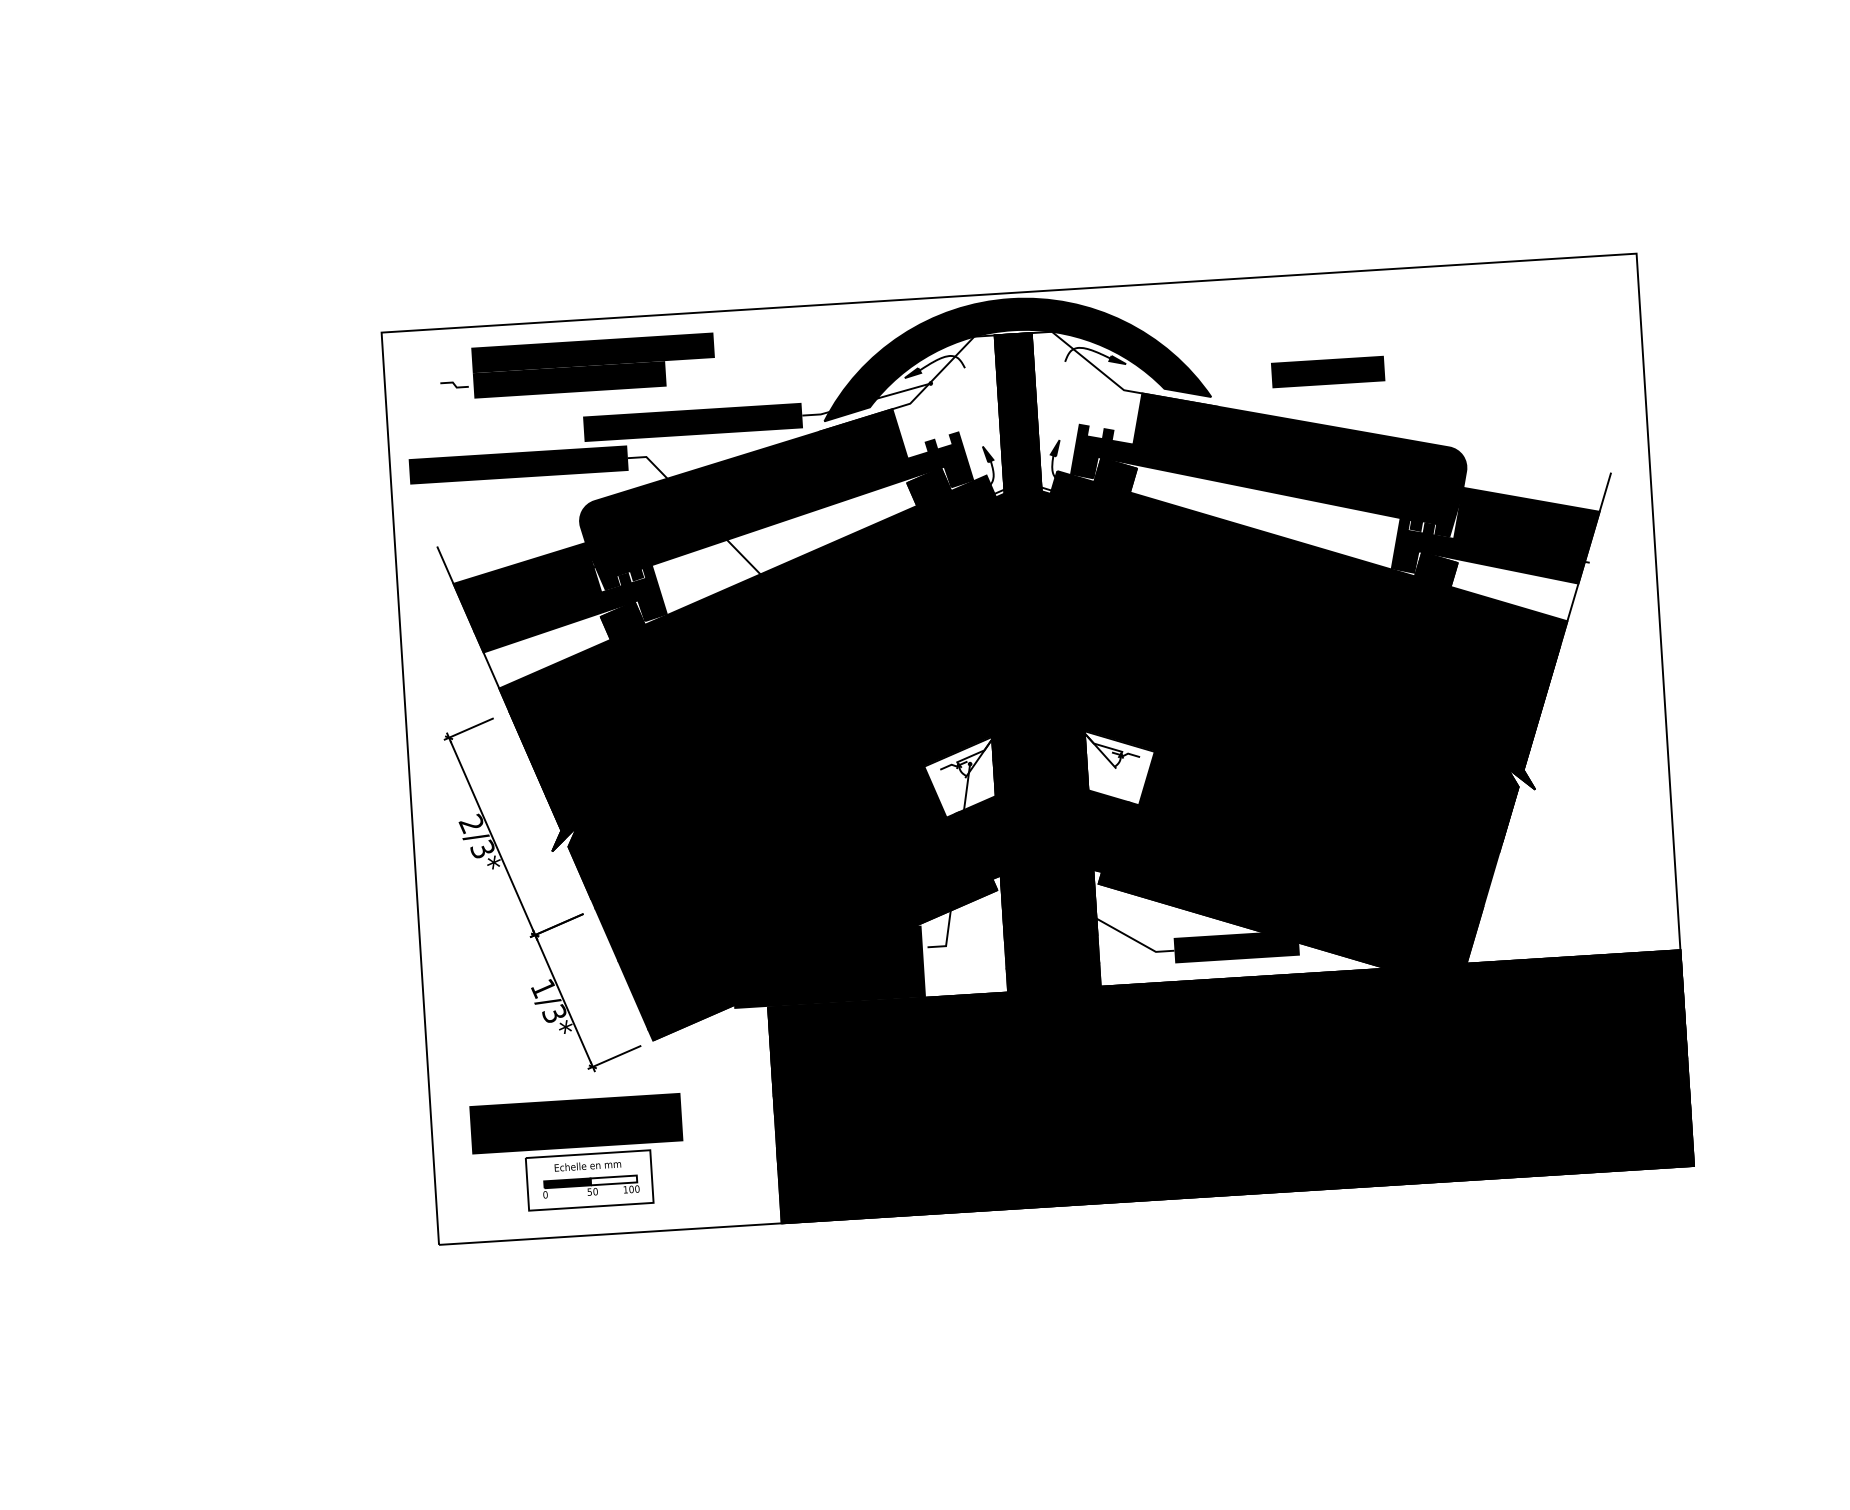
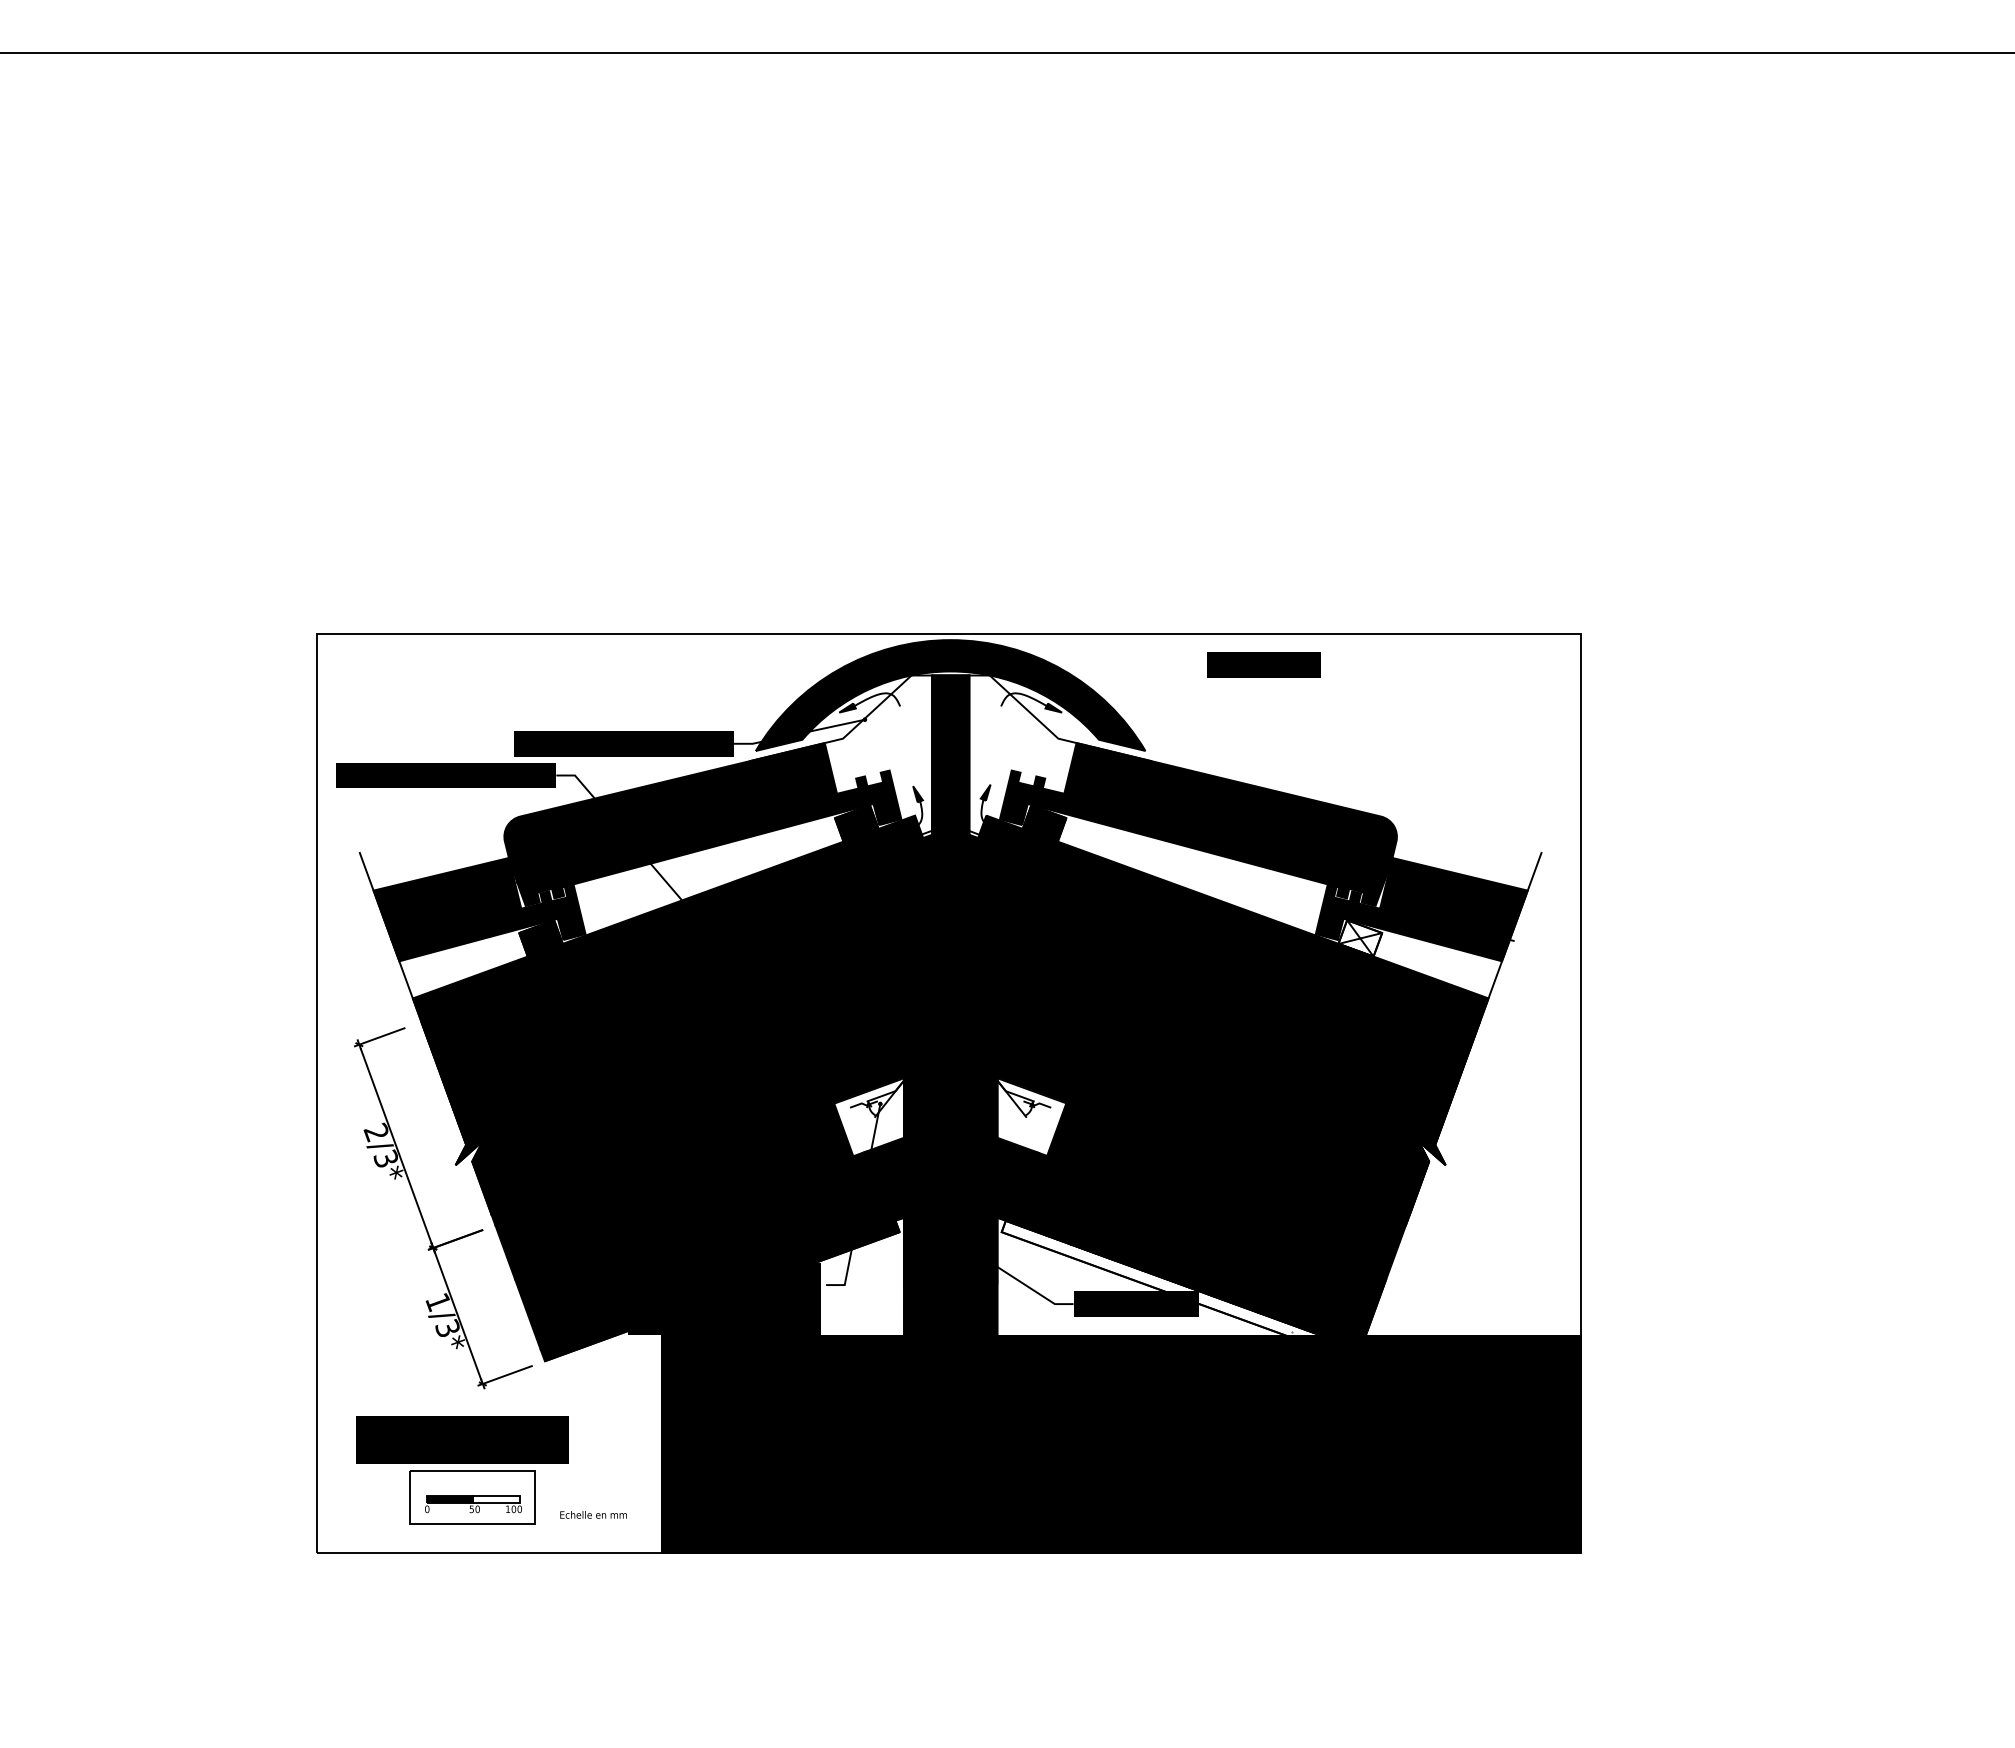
part: (577, 366) -> (511, 680), removed
text: (1327, 371) -> (1263, 664), moved
fill: (1436, 569) -> (1360, 938), removed
fill: (1279, 930) -> (1180, 1290), removed
text: (587, 1165) -> (593, 1514), moved

